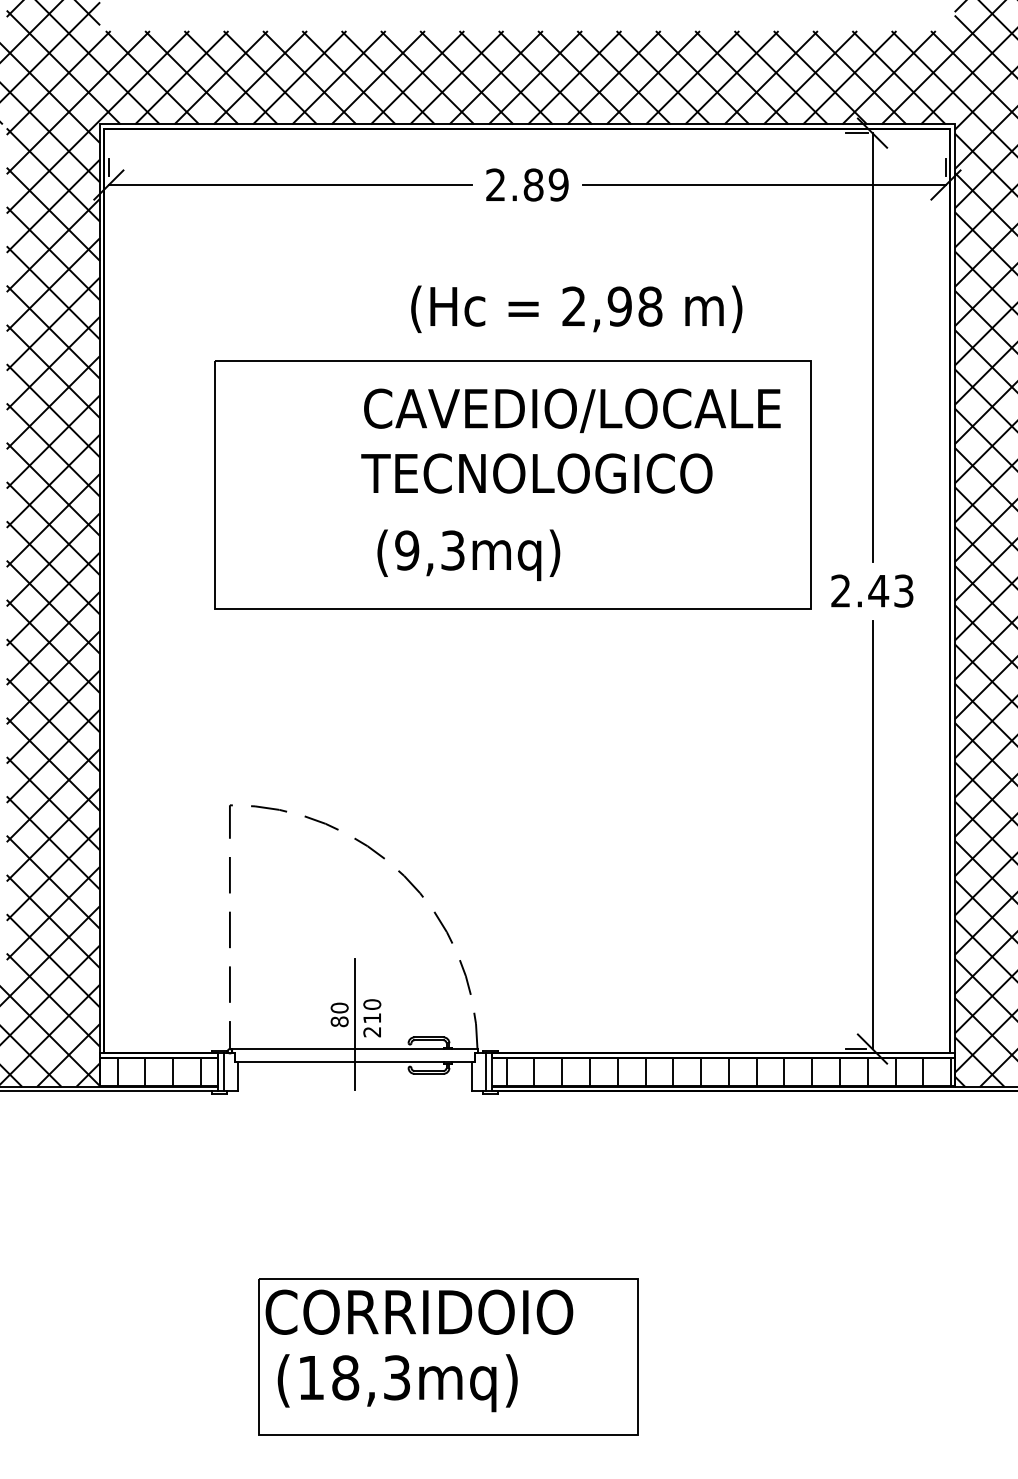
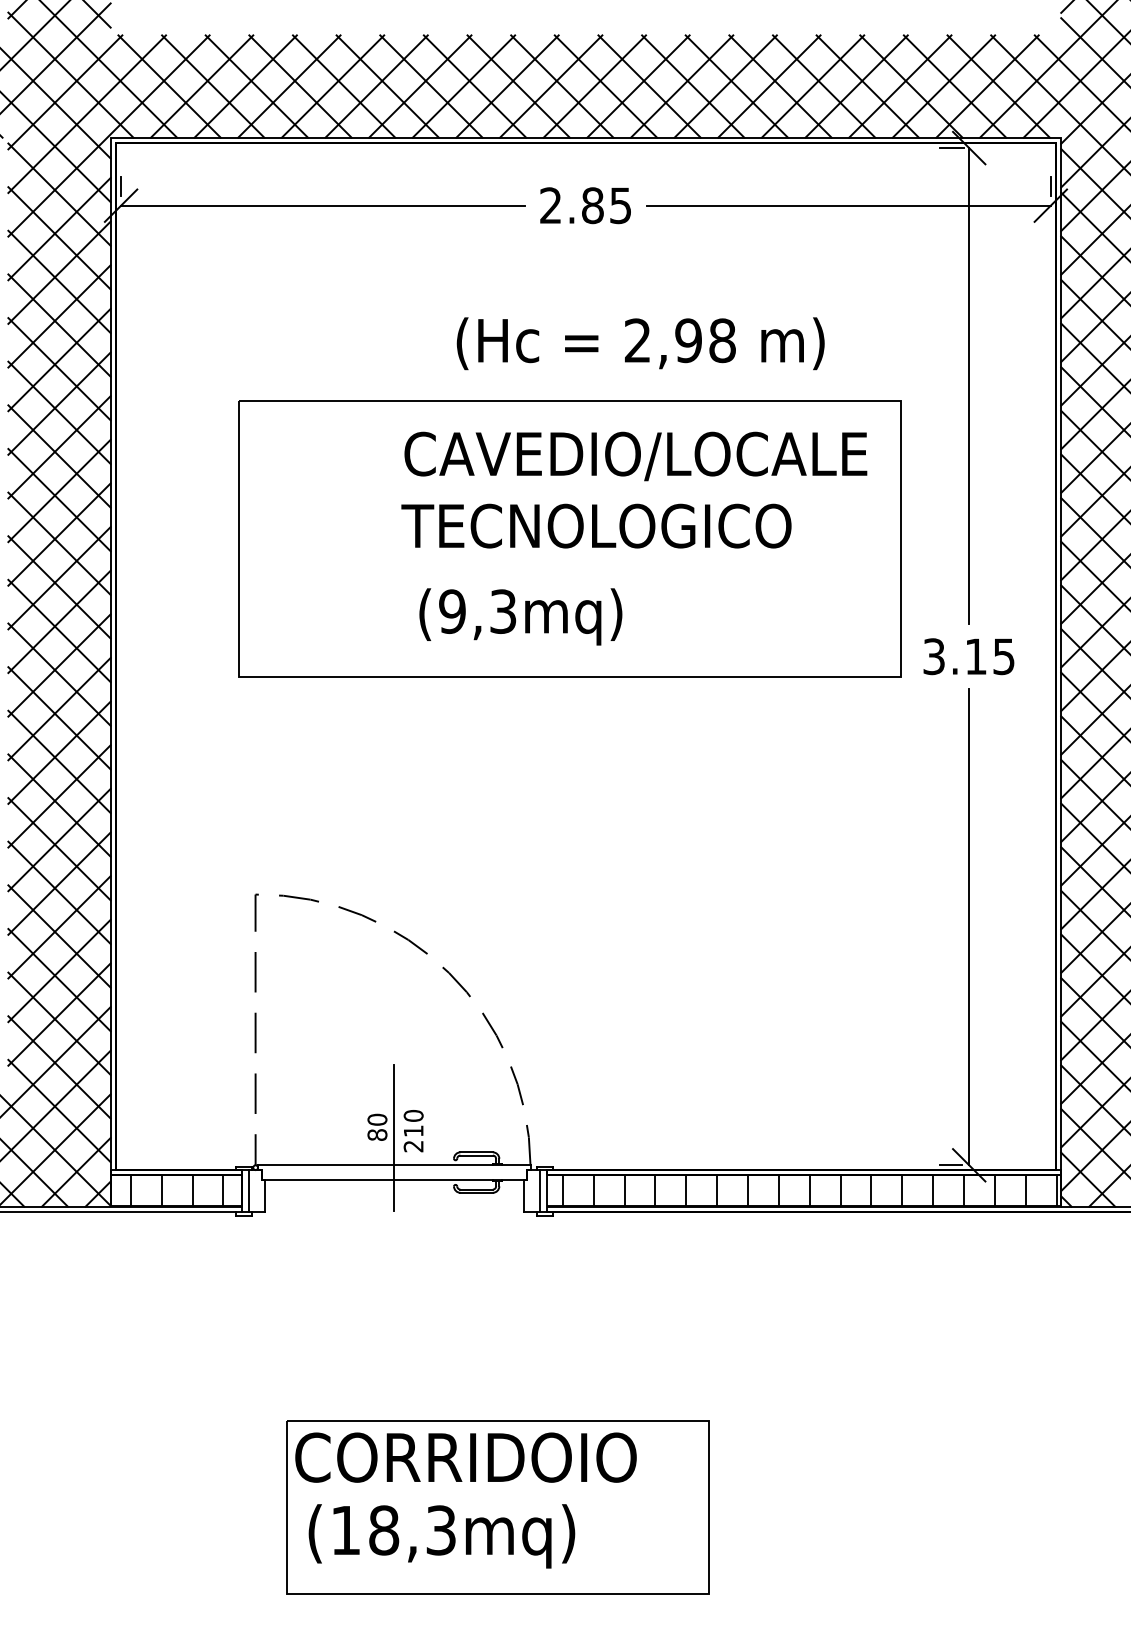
text: (558, 184) -> (620, 205), 2.89 -> 2.85
text: (871, 590) -> (968, 656), 2.43 -> 3.15

